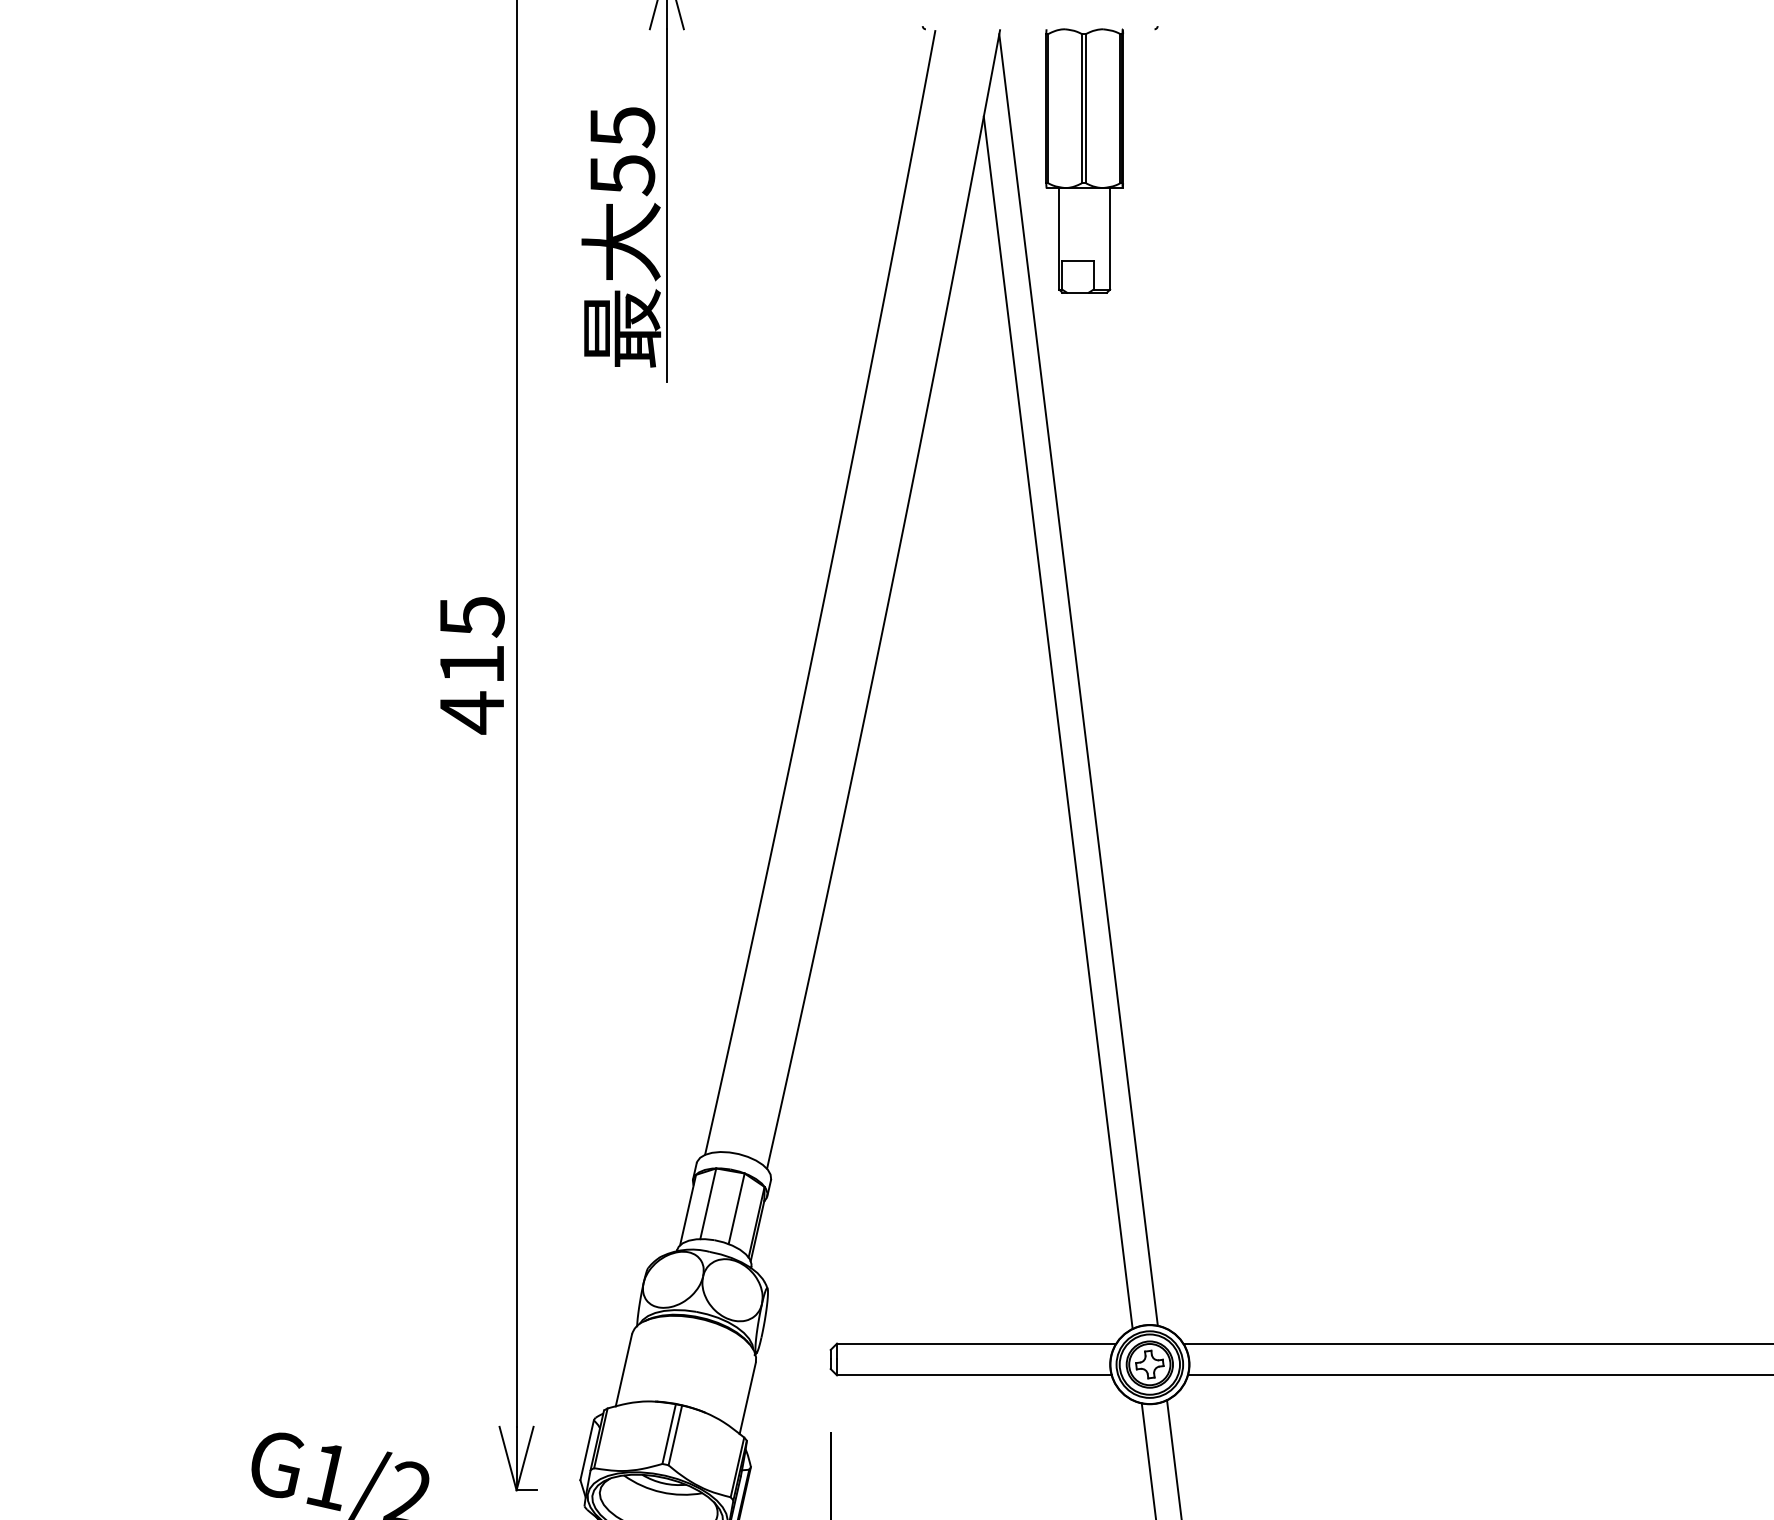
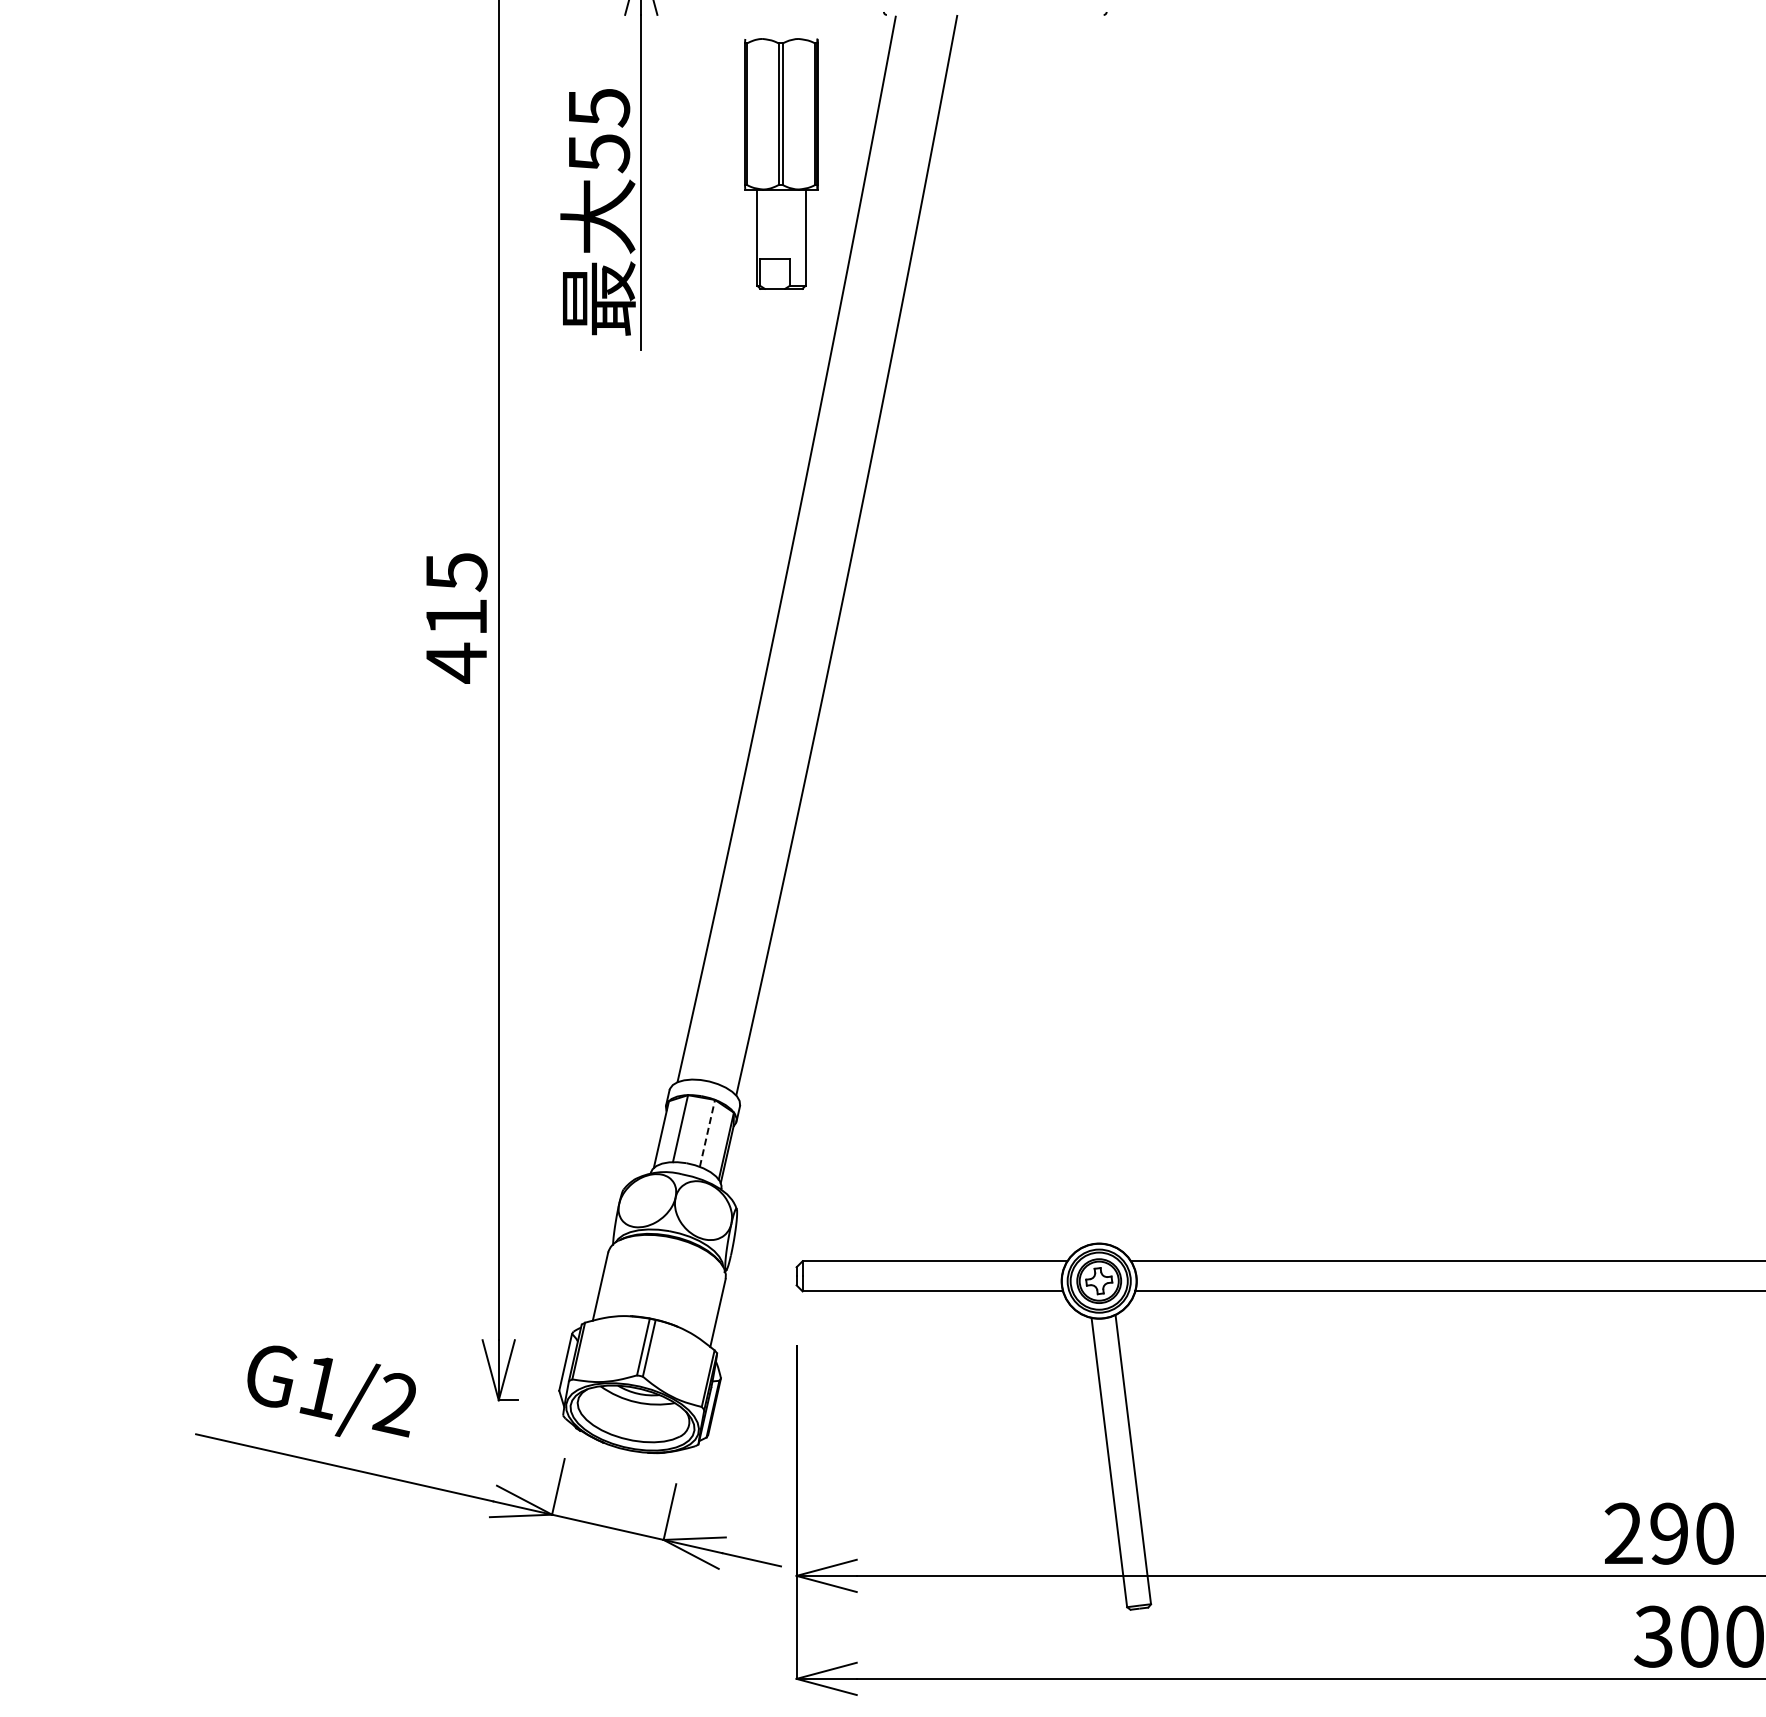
part: (1084, 160) -> (781, 163), moved
line: (1078, 679) -> (1031, 631), removed
line: (1057, 722) -> (1011, 672), removed
line: (736, 1207) -> (707, 1132), solid -> dashed

